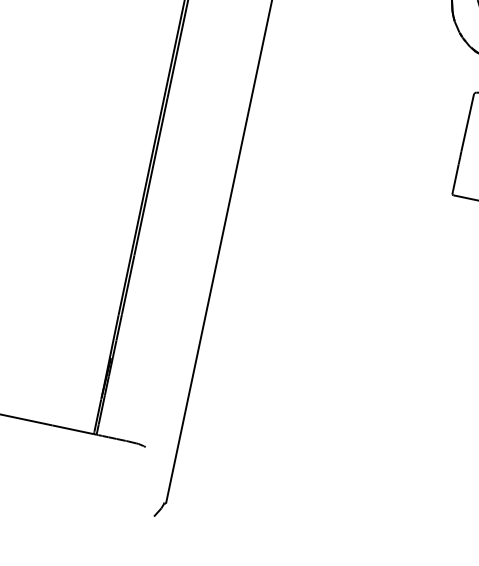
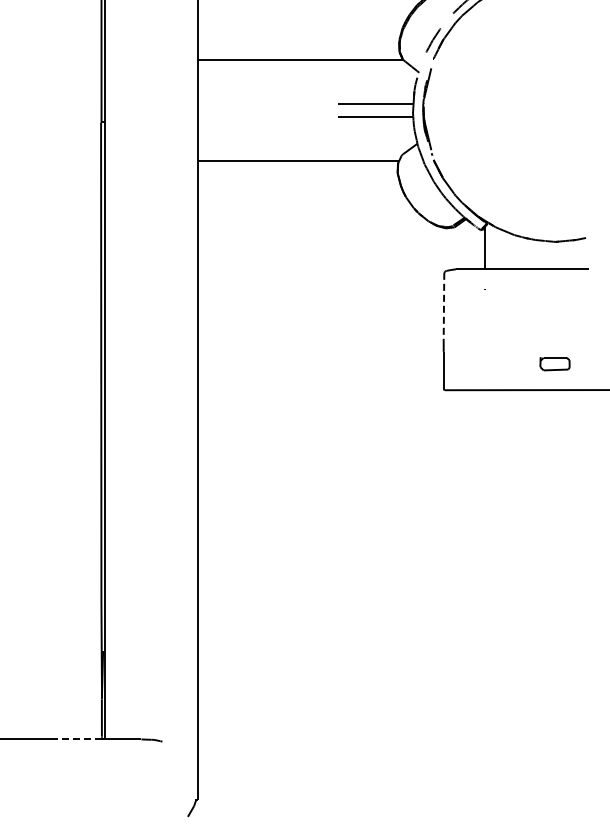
line: (467, 122) -> (443, 306), solid -> dashed
line: (72, 429) -> (77, 739), solid -> dashed

